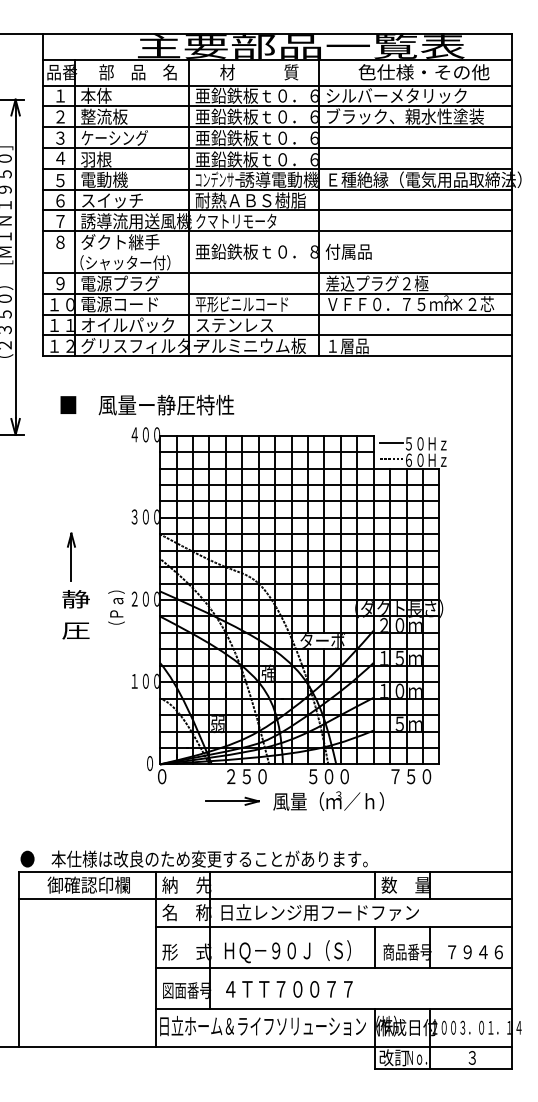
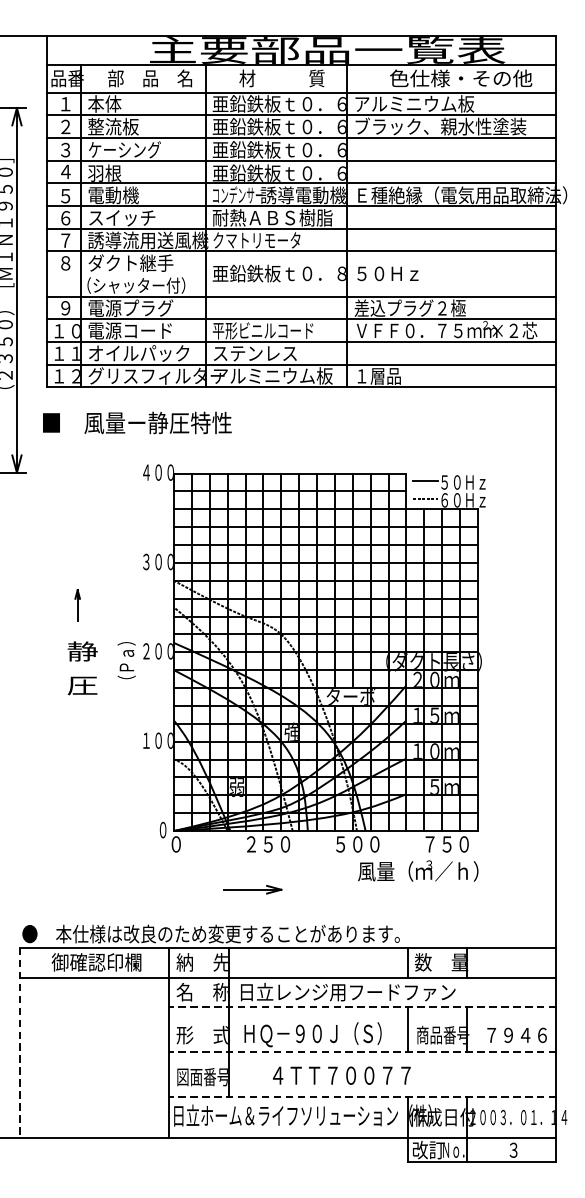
text: (396, 95) -> (431, 103), シルバーメタリック -> アルミニウム板
text: (354, 251) -> (385, 273), 付属品 -> ５０Ｈｚ
text: (147, 404) -> (137, 422), moved
part: (71, 556) -> (77, 604), size x0.6
part: (232, 800) -> (252, 888), moved
text: (328, 800) -> (418, 870), moved
line: (333, 926) -> (362, 1007), solid -> dashed
line: (18, 959) -> (20, 1043), solid -> dashed
line: (333, 967) -> (362, 1051), solid -> dashed
text: (289, 989) -> (341, 1075), moved
line: (333, 1008) -> (362, 1096), solid -> dashed

